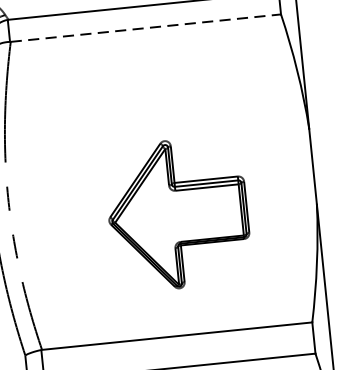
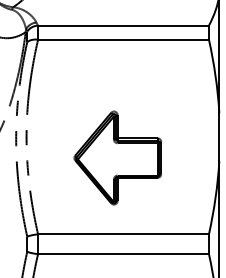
line: (147, 27) -> (124, 39), dashed -> solid
part: (177, 213) -> (117, 157), moved

